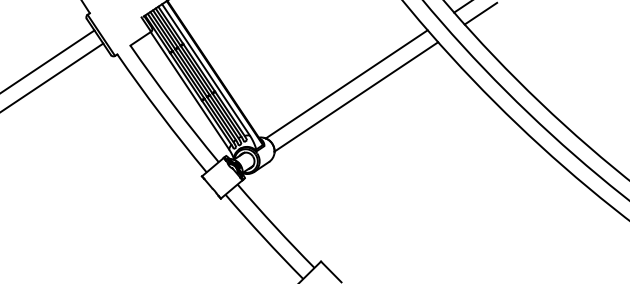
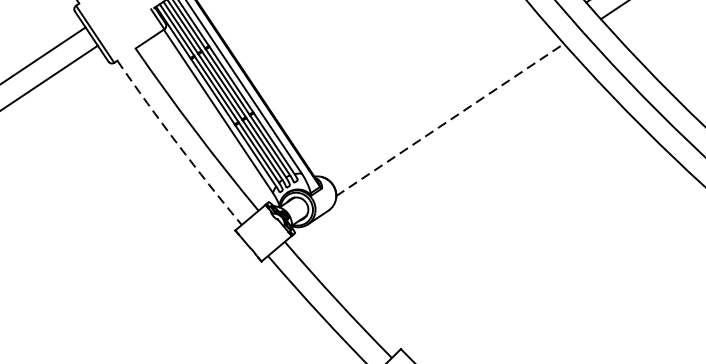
line: (346, 84) -> (436, 102), removed
line: (356, 96) -> (450, 119), solid -> dashed
arc: (160, 114) -> (177, 144), solid -> dashed

